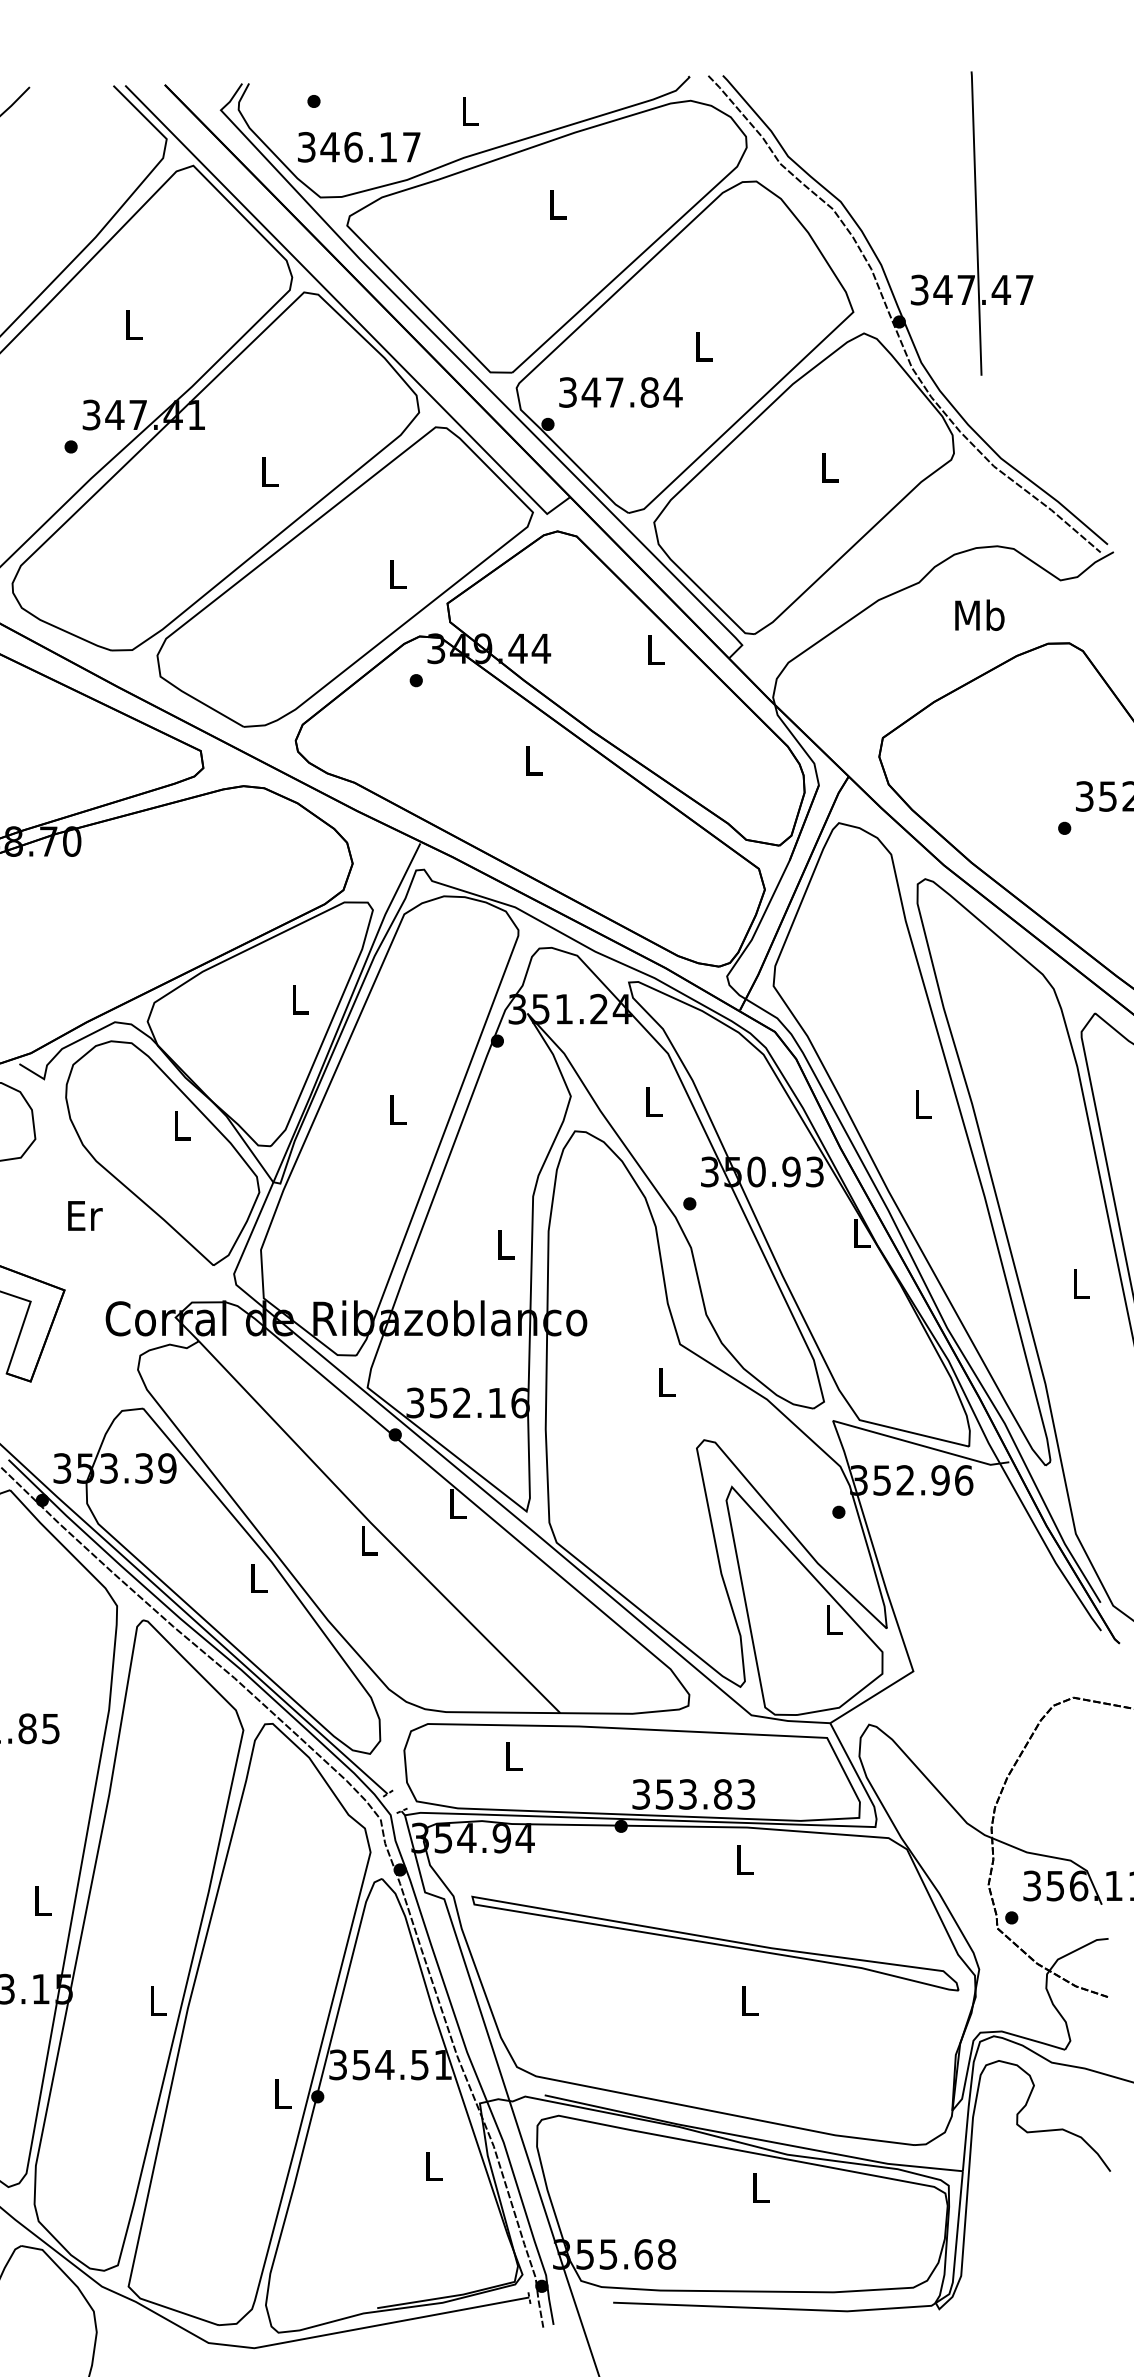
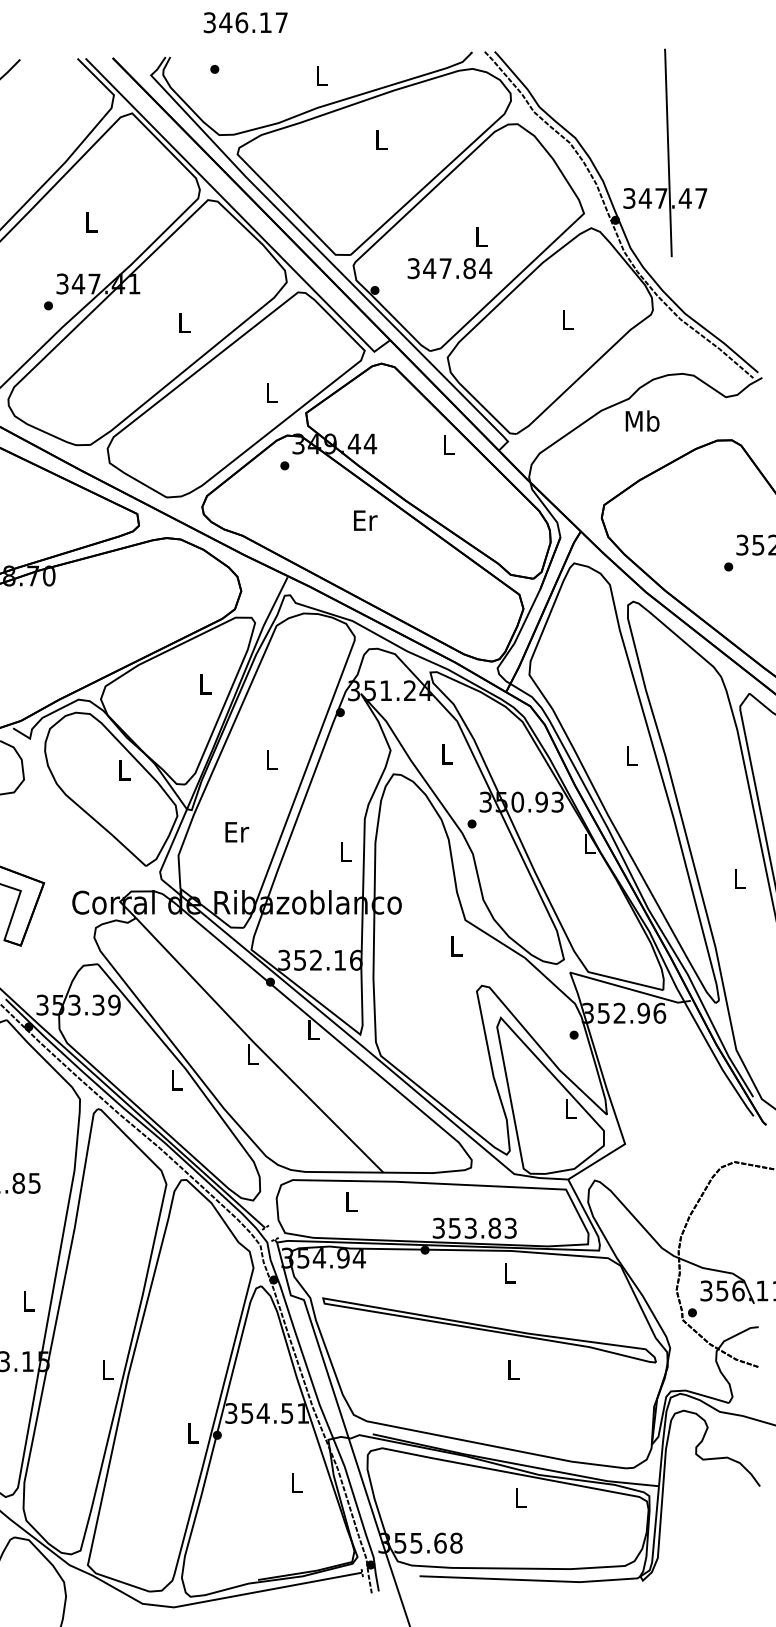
text: (358, 146) -> (245, 22), moved
text: (620, 392) -> (449, 268), moved
text: (979, 614) -> (642, 420), moved
text: (534, 760) -> (365, 520), L -> Er
text: (85, 1216) -> (237, 832), moved

